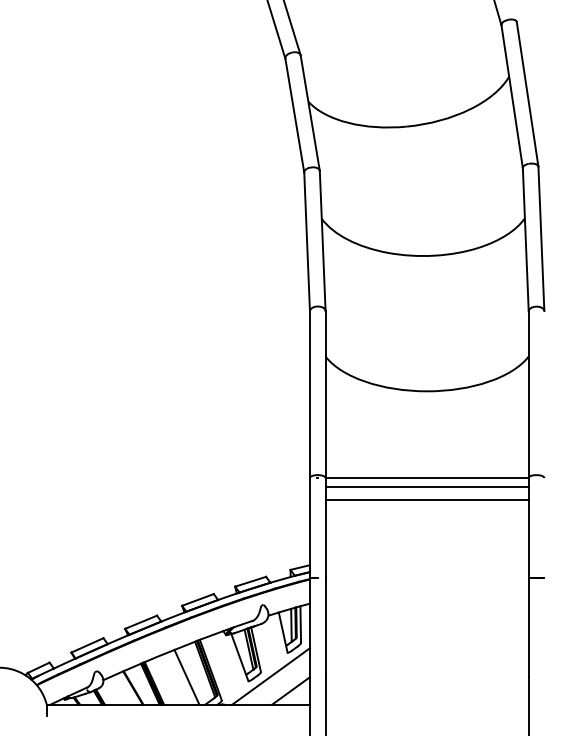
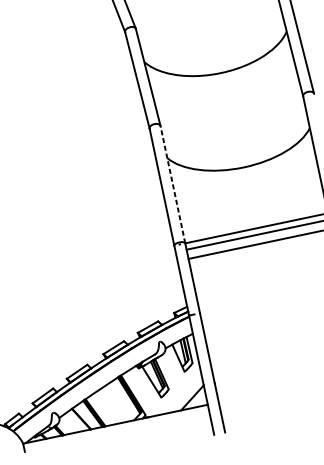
line: (325, 394) -> (172, 184), solid -> dashed
line: (186, 676) -> (117, 403), removed
line: (270, 676) -> (175, 390), removed

